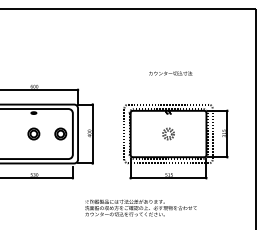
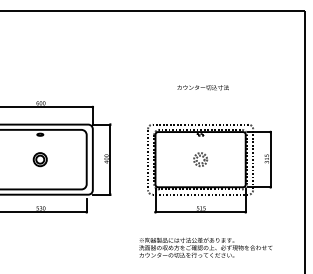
part: (60, 133) -> (71, 159), removed
text: (140, 207) -> (205, 247), moved

